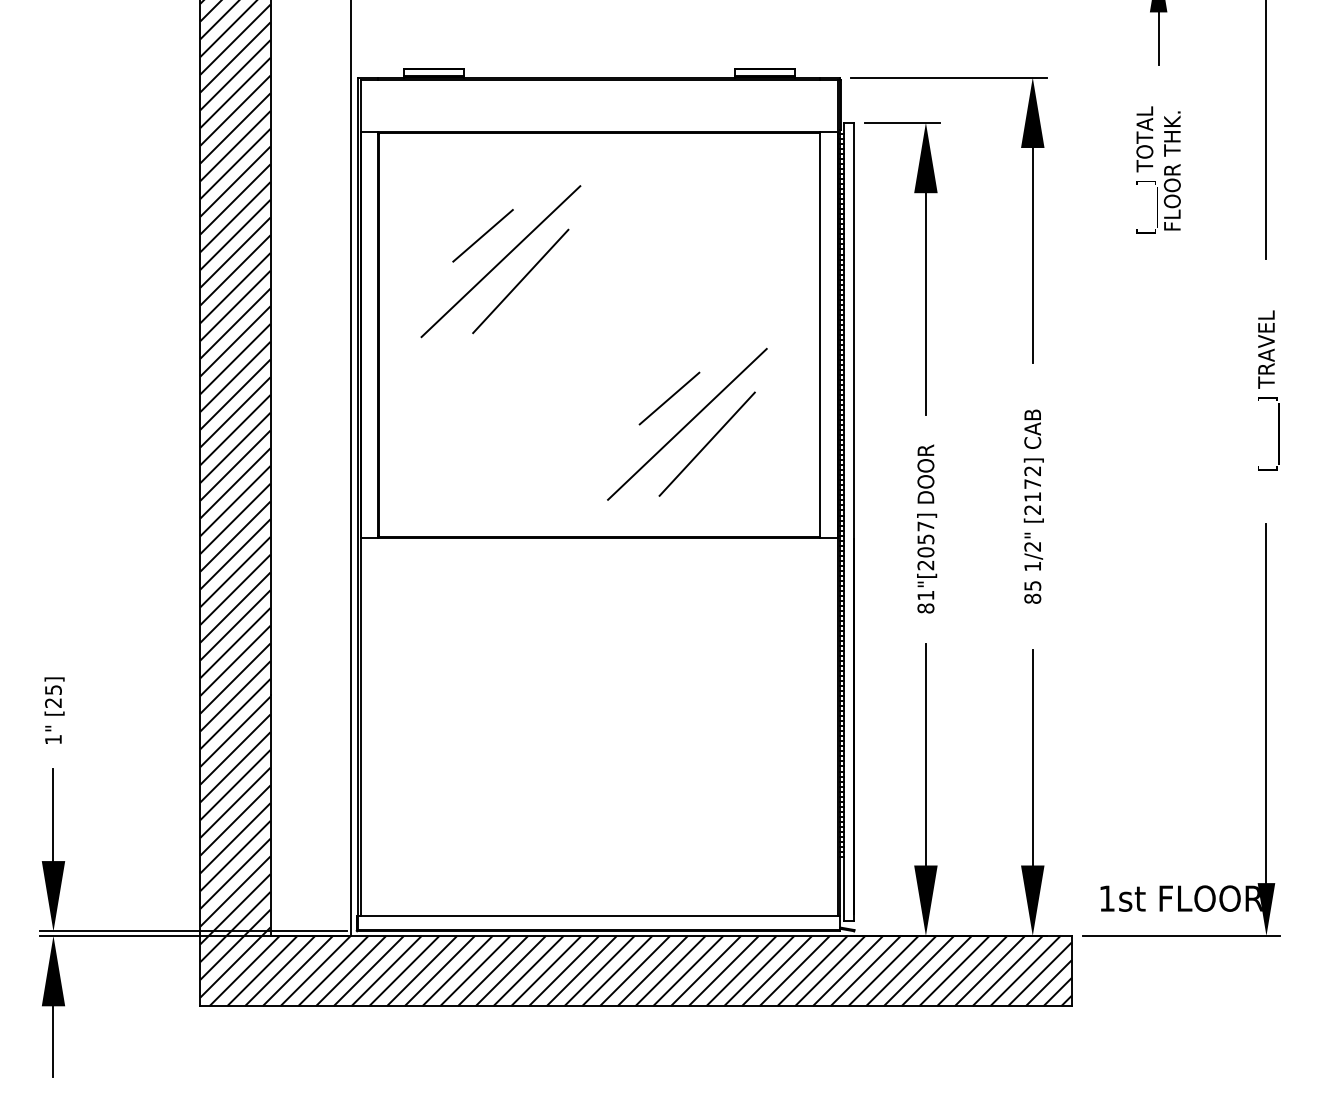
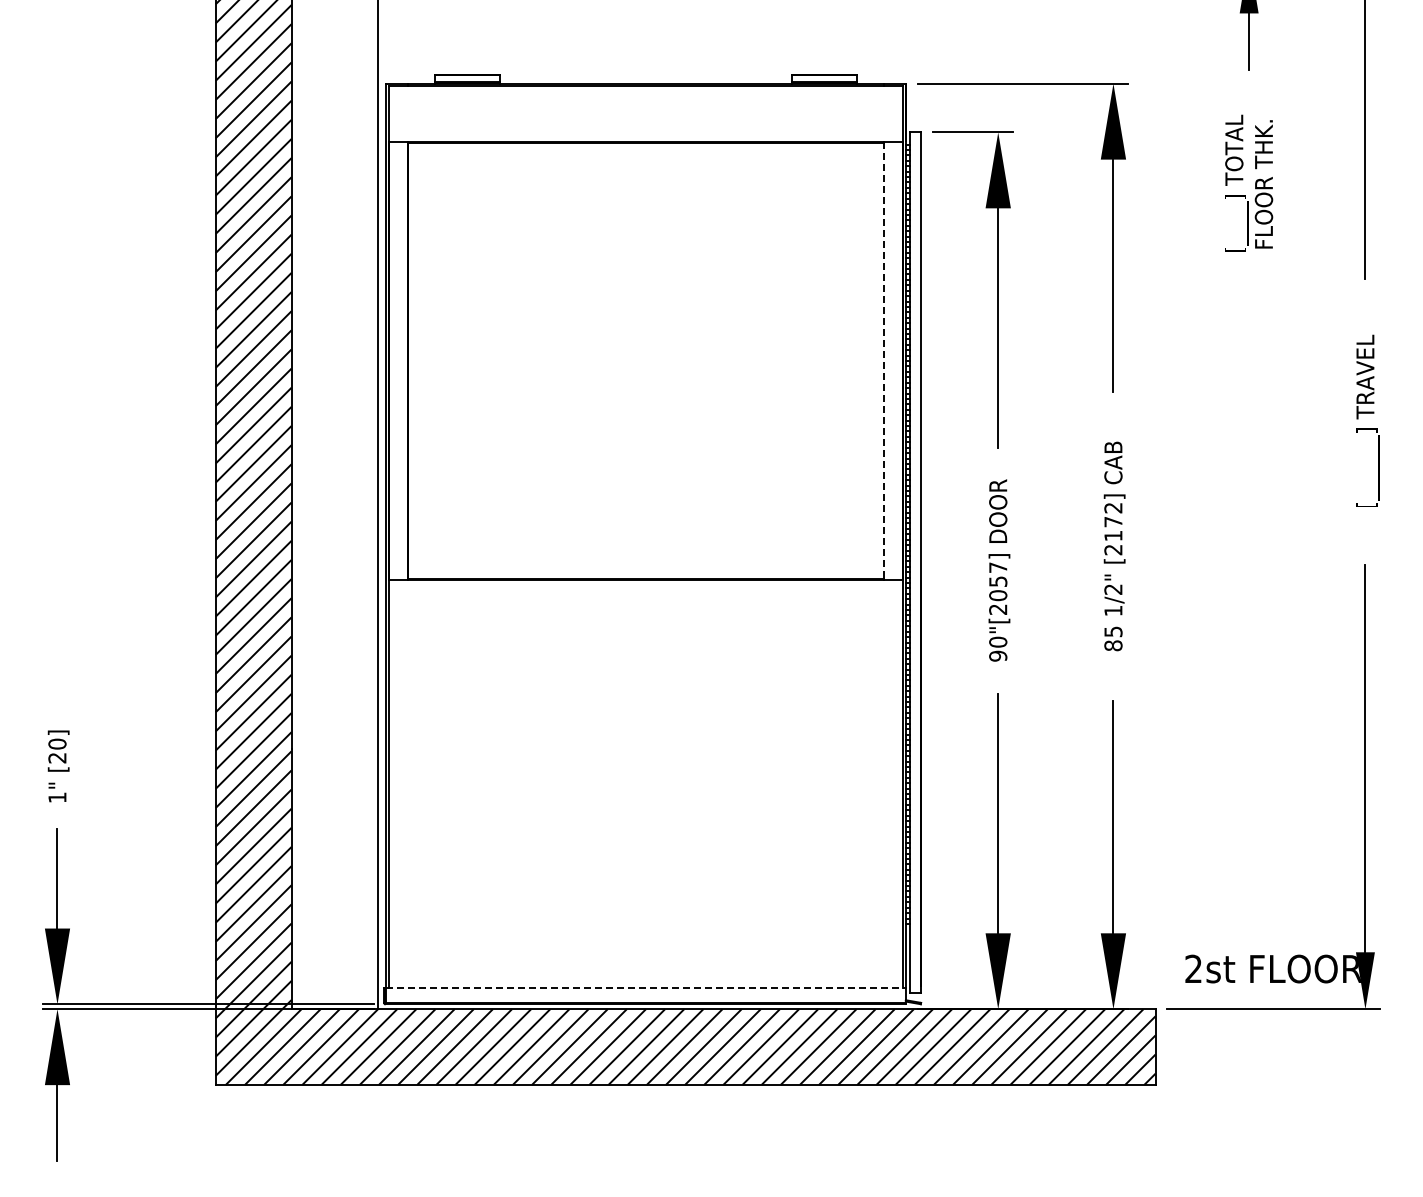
line: (482, 235) -> (520, 254), removed
line: (500, 261) -> (539, 281), removed
line: (520, 281) -> (561, 303), removed
line: (820, 335) -> (884, 361), solid -> dashed
line: (669, 398) -> (721, 429), removed
line: (686, 424) -> (740, 457), removed
line: (707, 443) -> (762, 478), removed
text: (926, 601) -> (998, 648), 81"[2057] -> 90"[2057]
text: (53, 689) -> (57, 743), [25] -> [20]
text: (1107, 898) -> (1193, 968), 1st -> 2st
line: (599, 916) -> (646, 988), solid -> dashed

